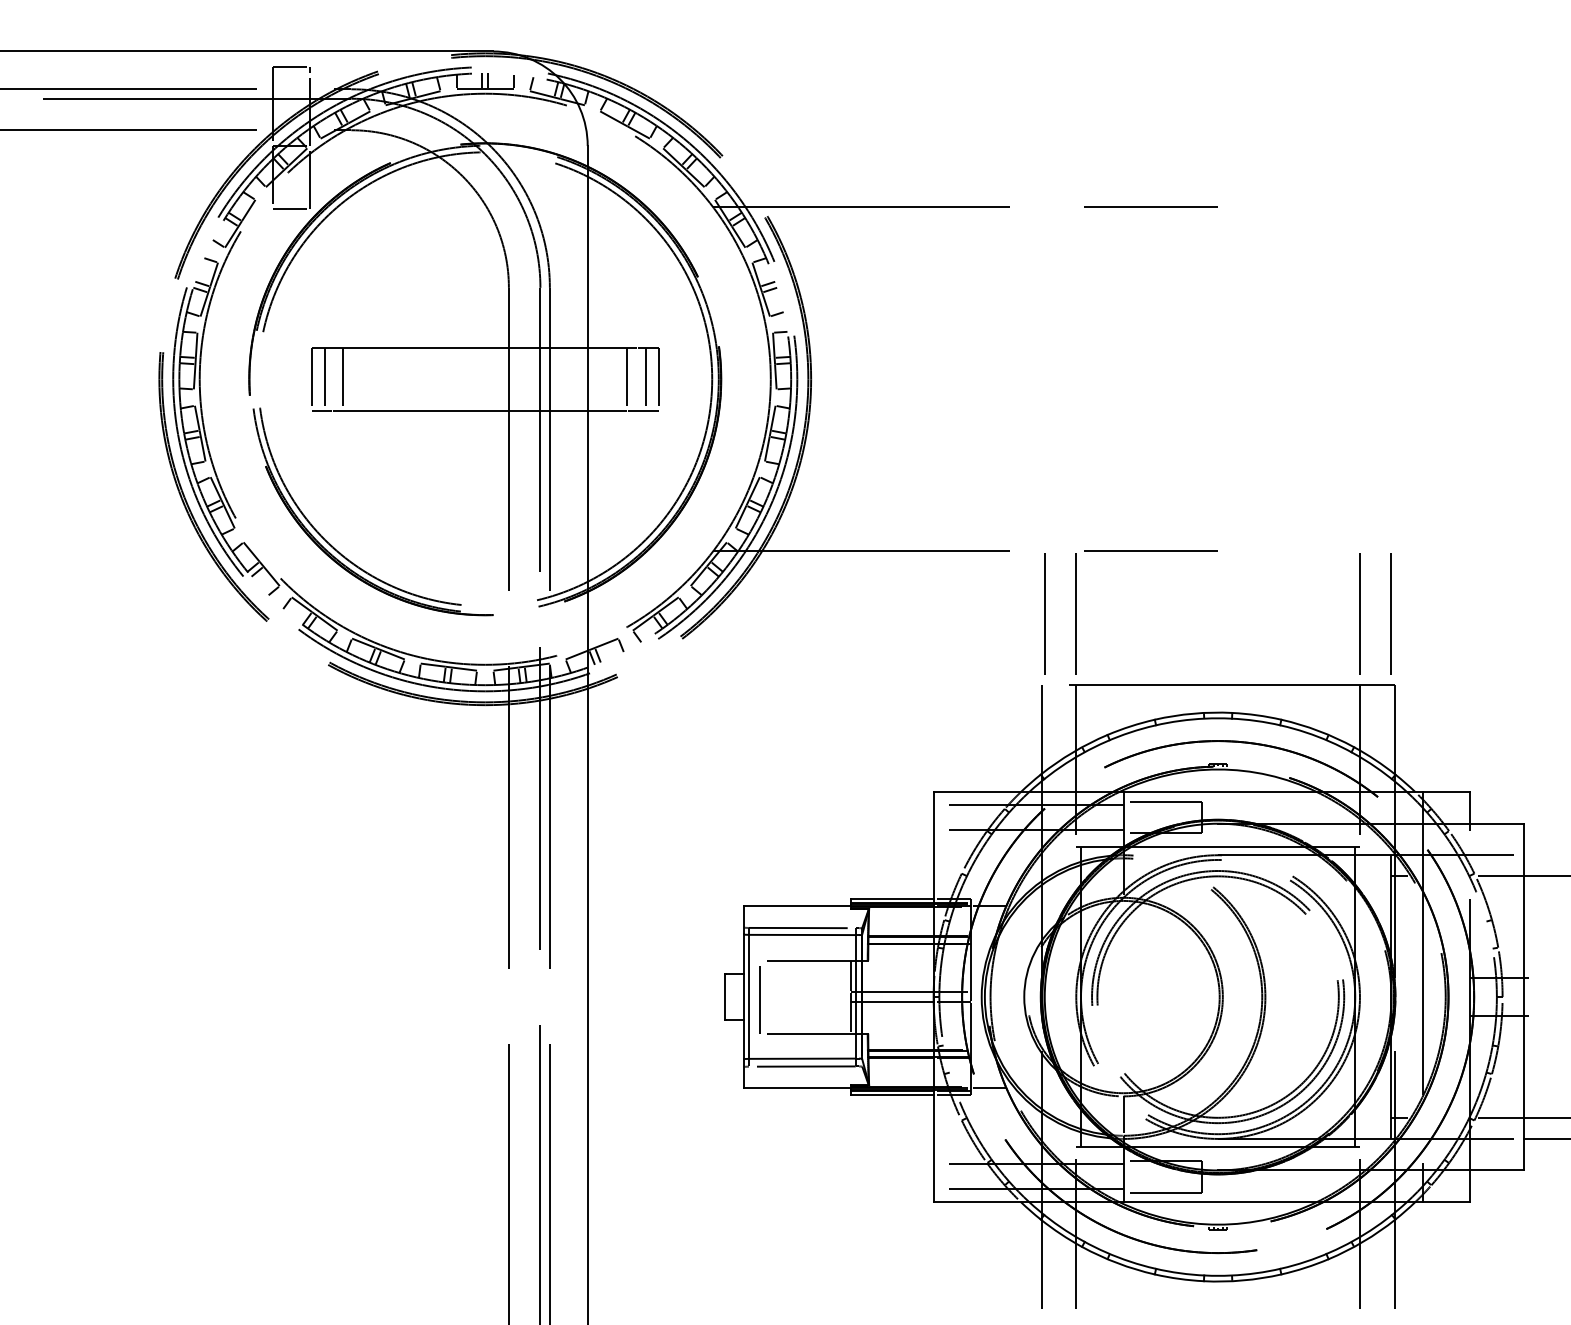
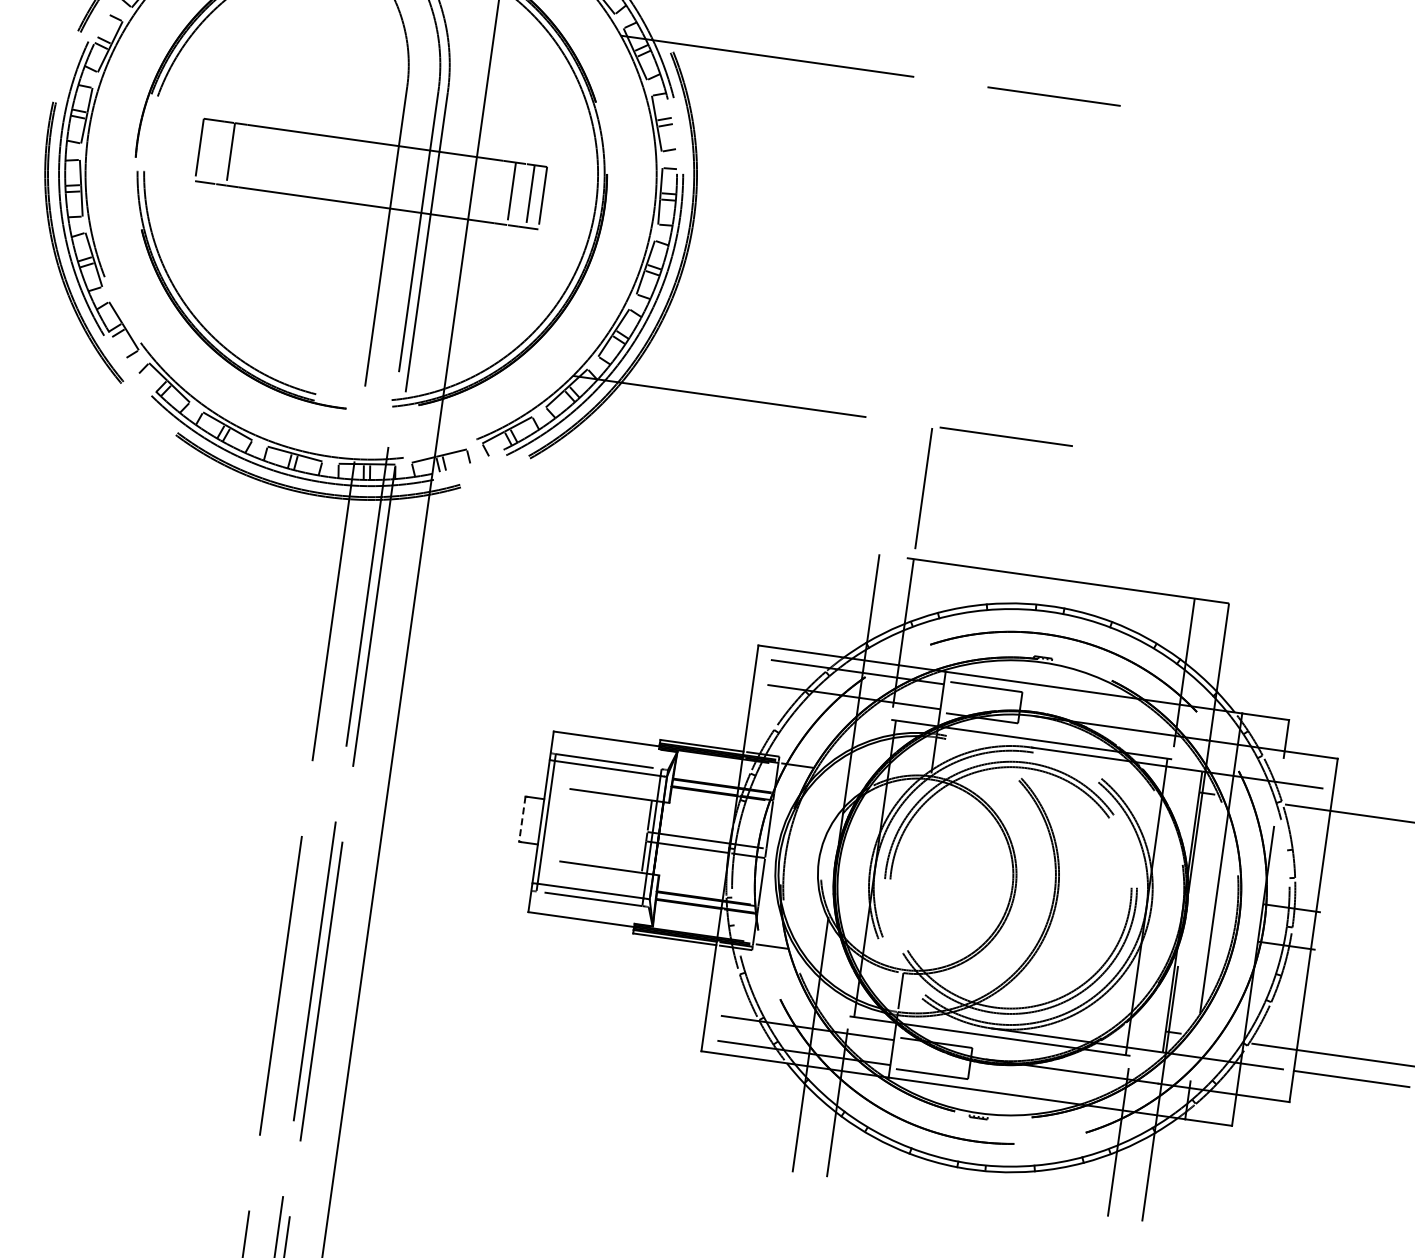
line: (324, 378) -> (212, 150), removed
line: (1359, 613) -> (1204, 527), removed
line: (1044, 618) -> (891, 488), removed
line: (1391, 618) -> (1235, 537), removed
line: (759, 996) -> (556, 823), removed
line: (724, 997) -> (521, 819), solid -> dashed

